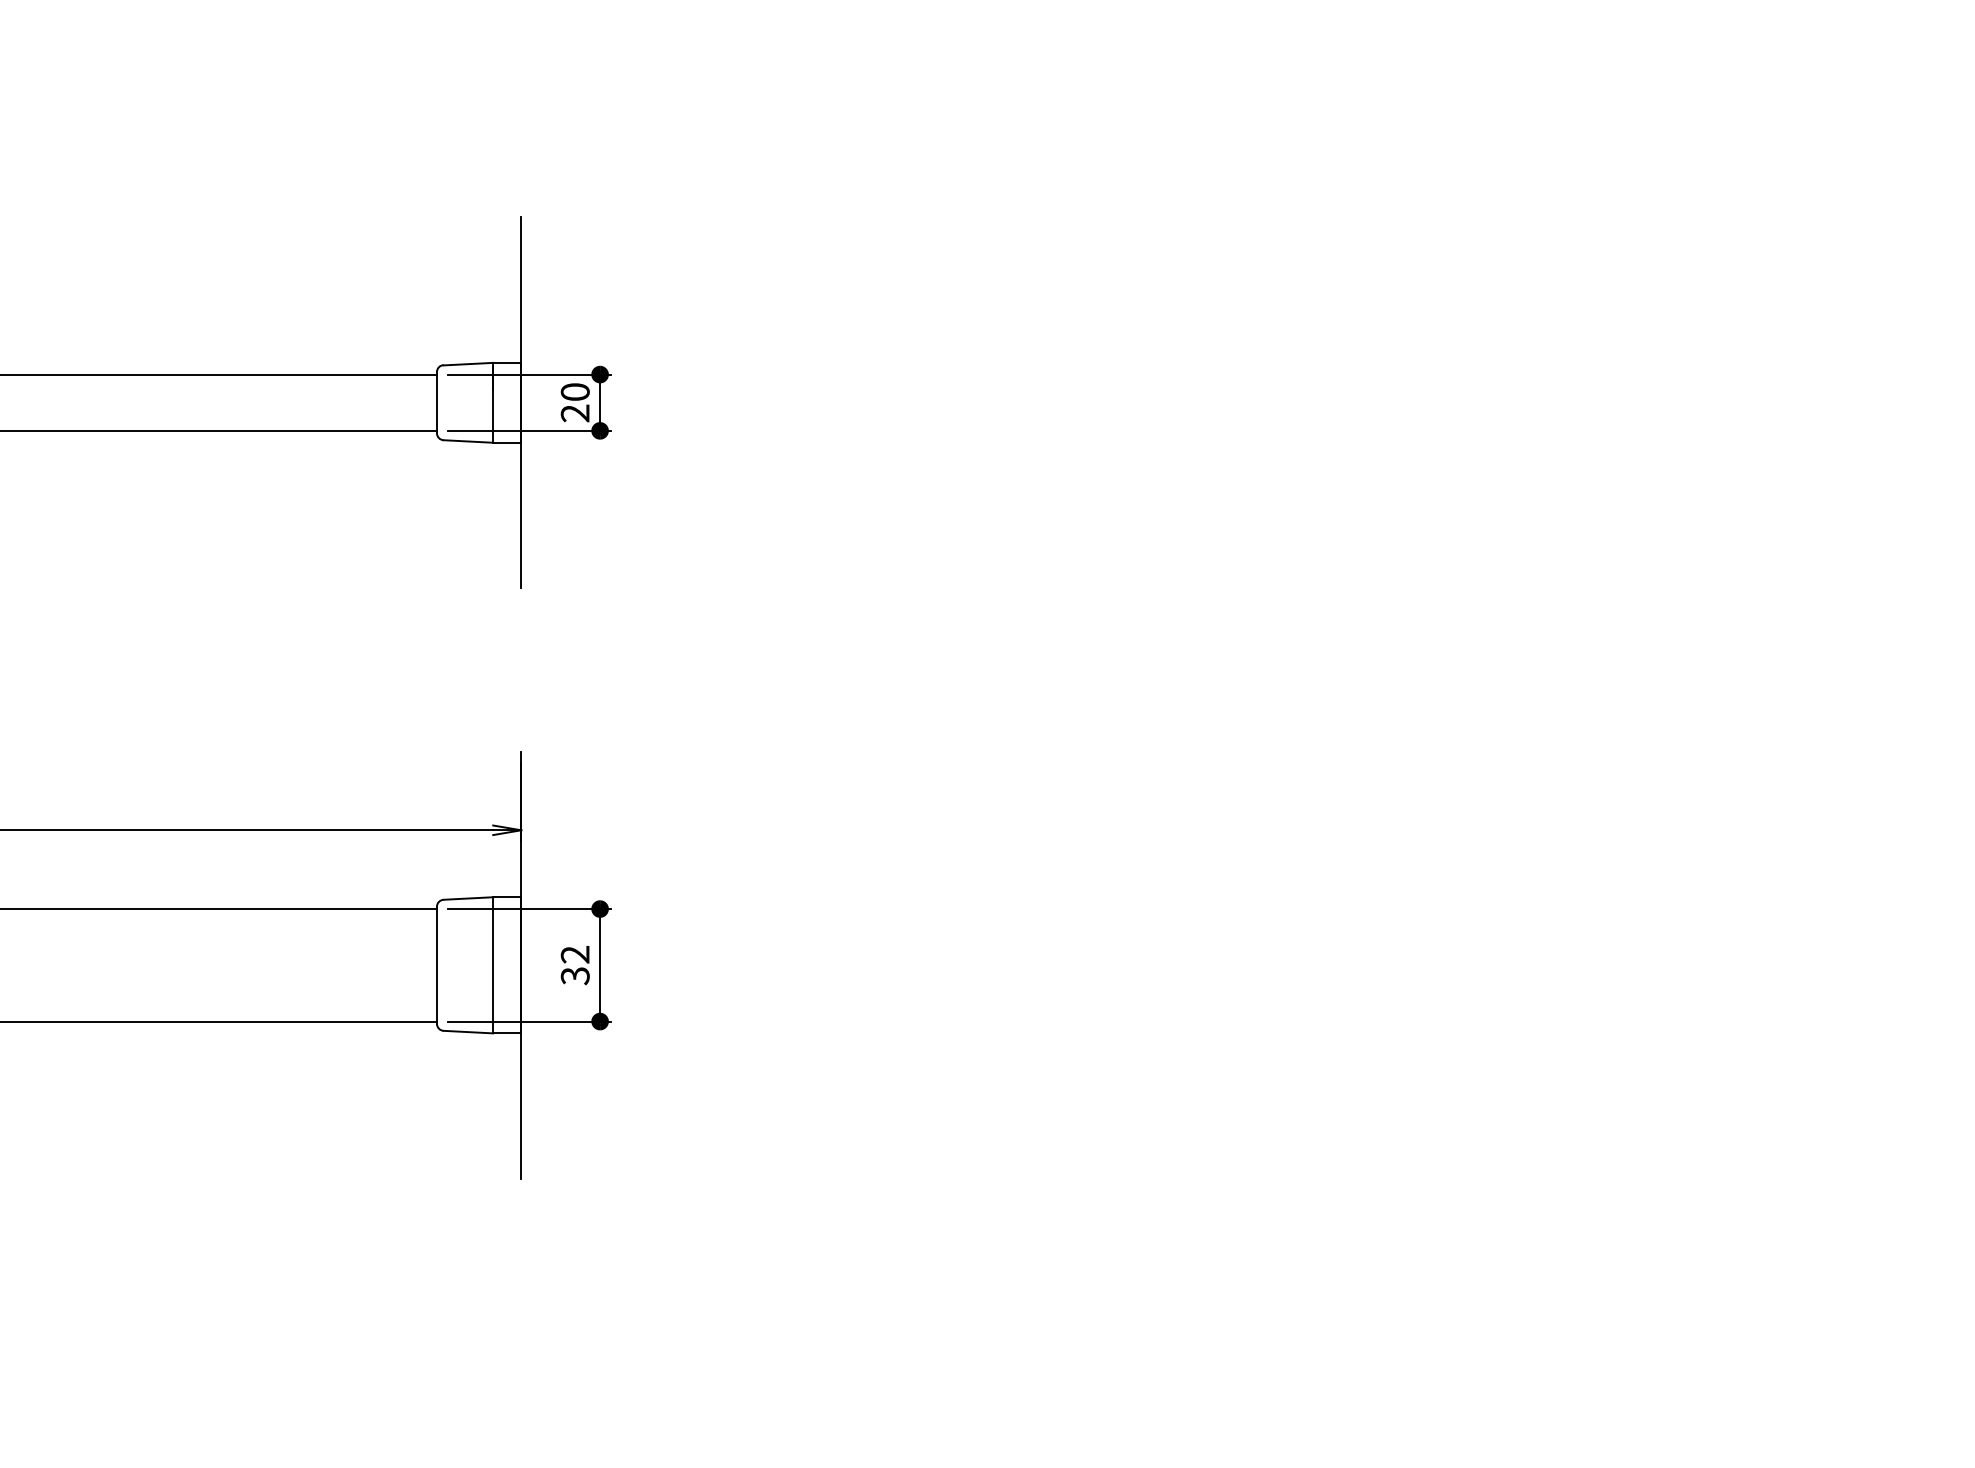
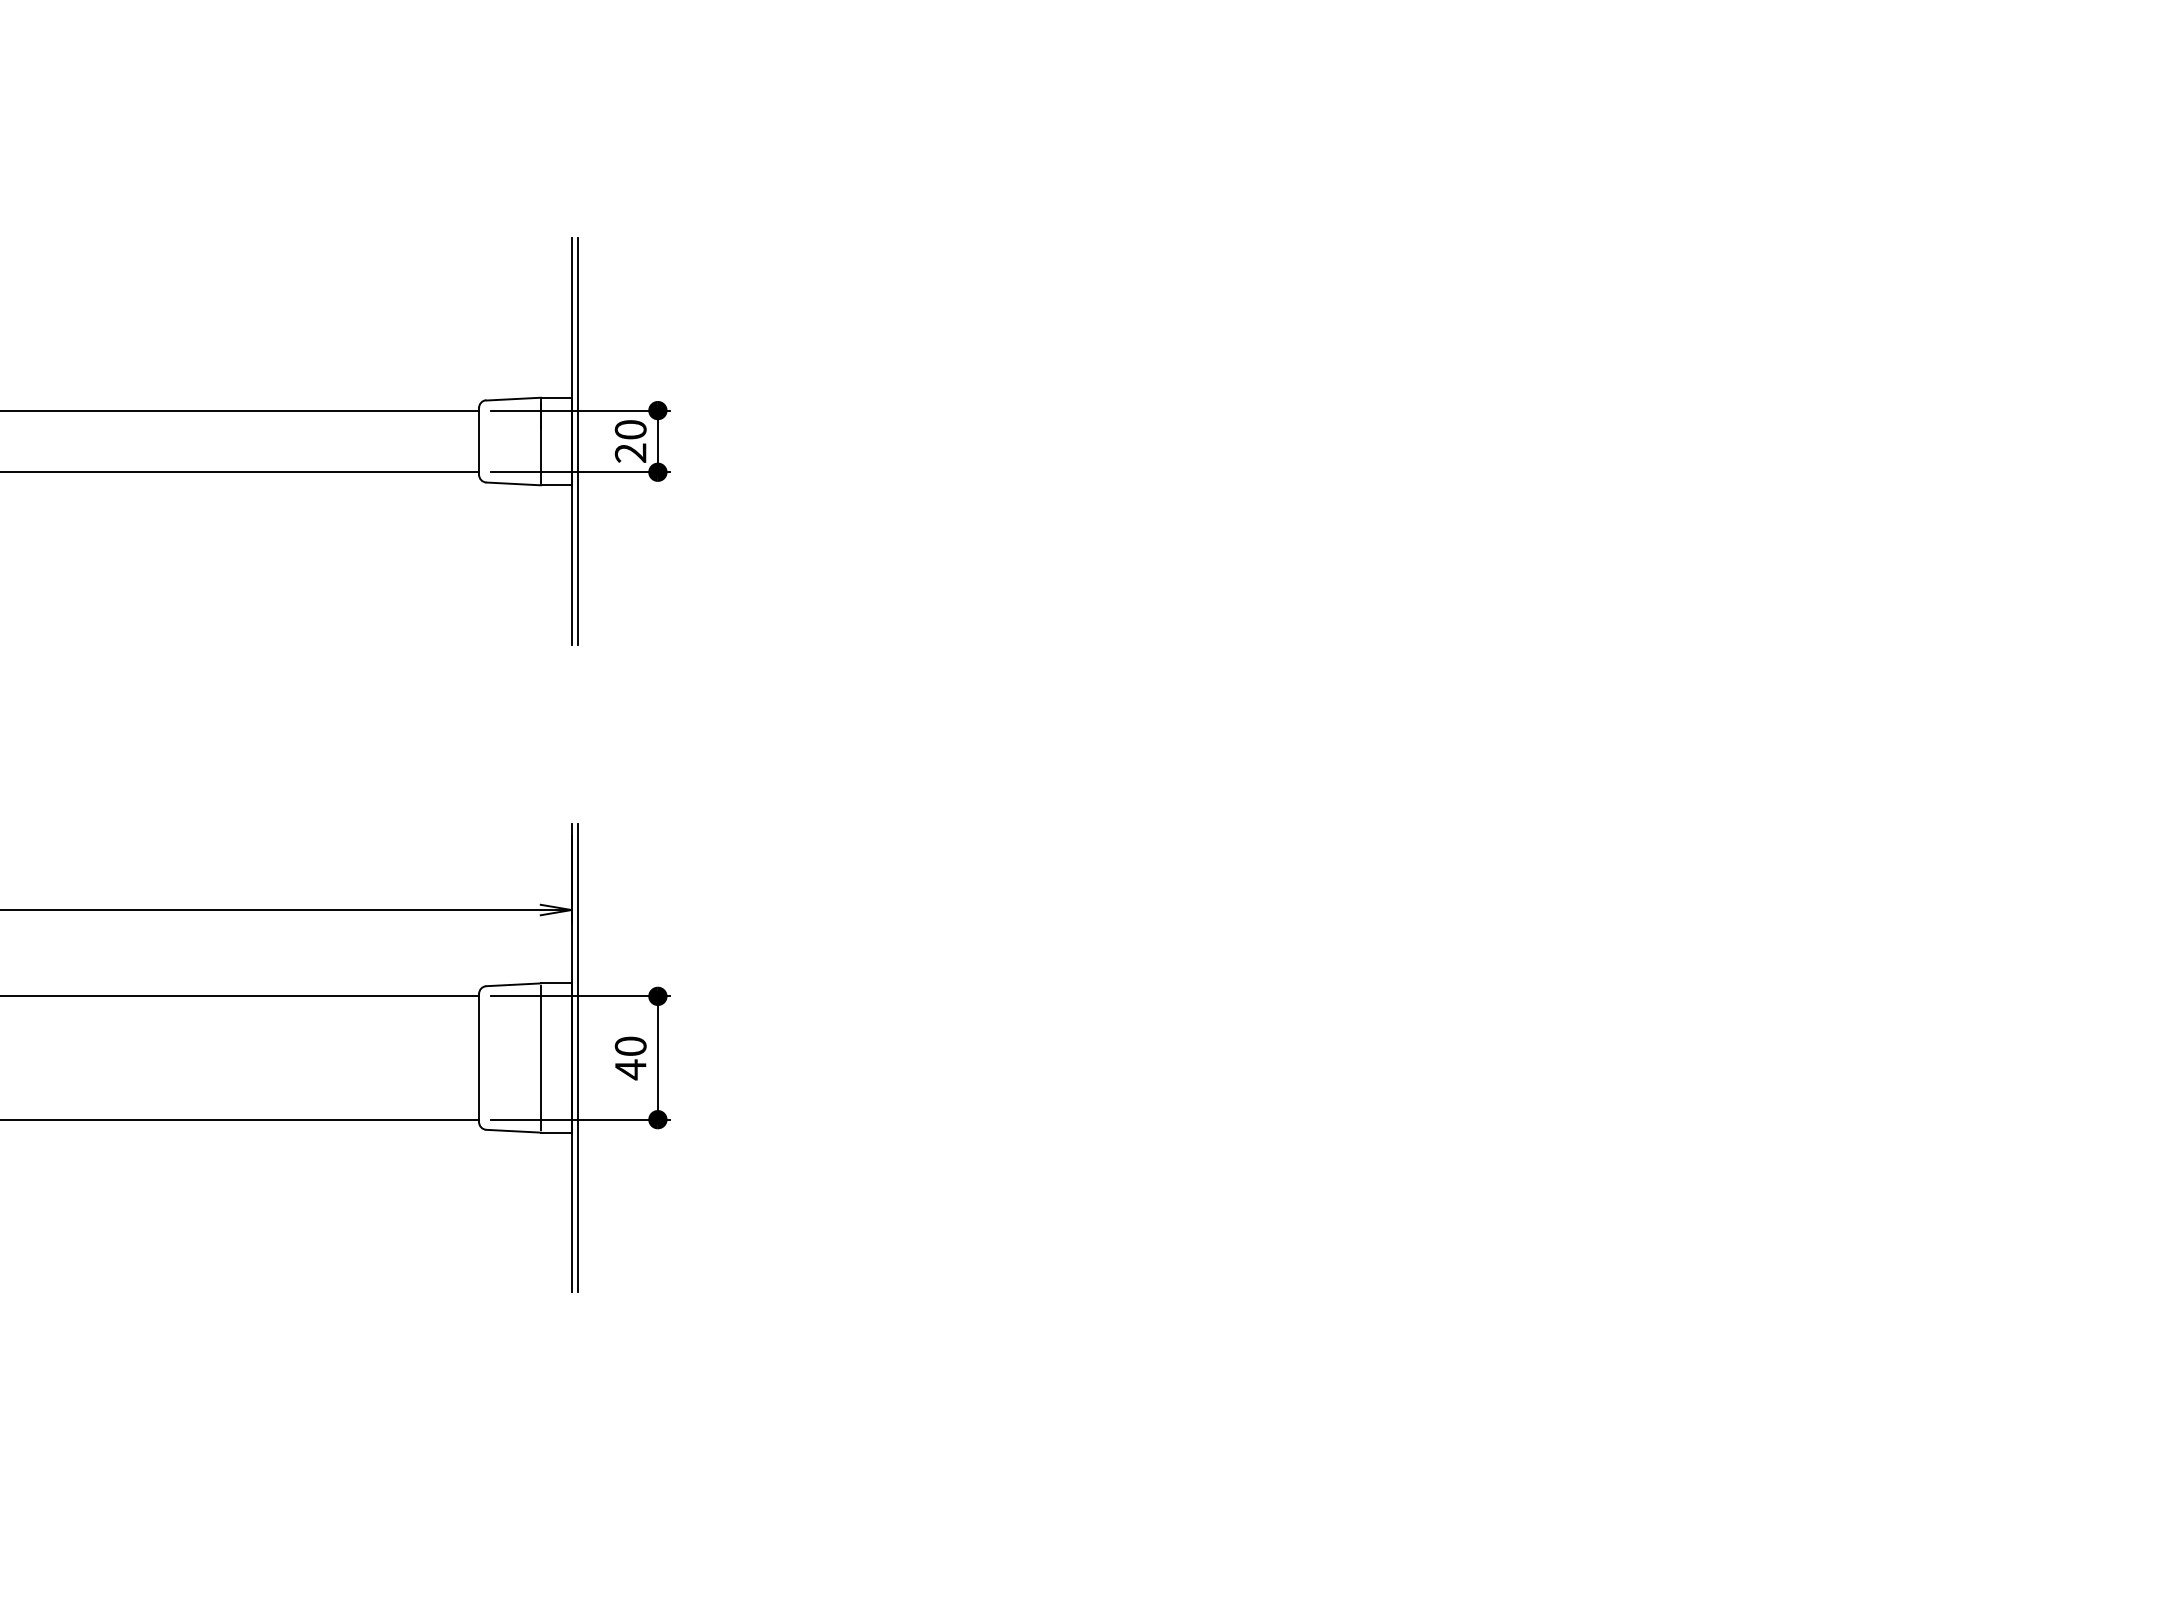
line: (526, 402) -> (577, 441), added
line: (526, 965) -> (577, 1058), added
text: (574, 965) -> (629, 1058), 32 -> 40

